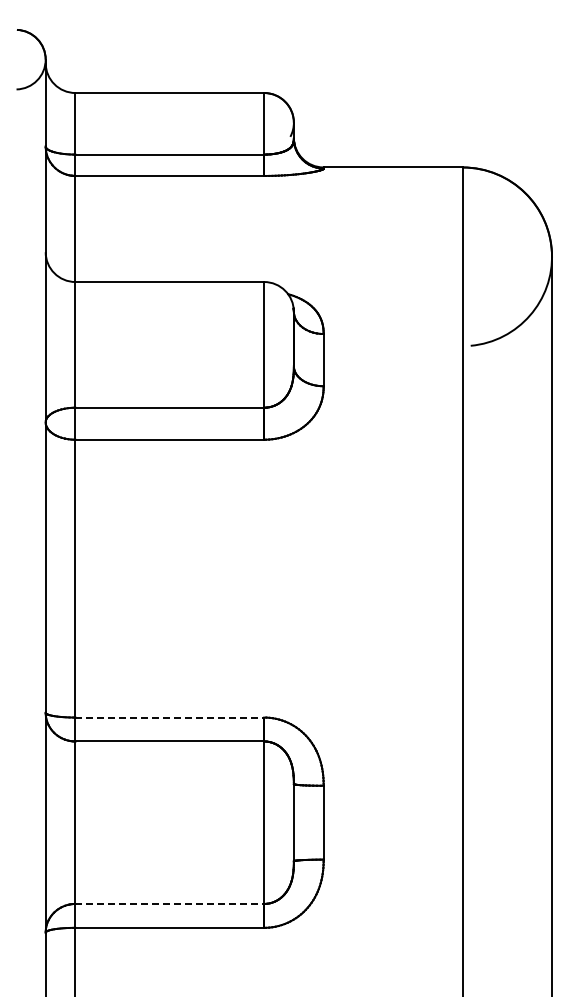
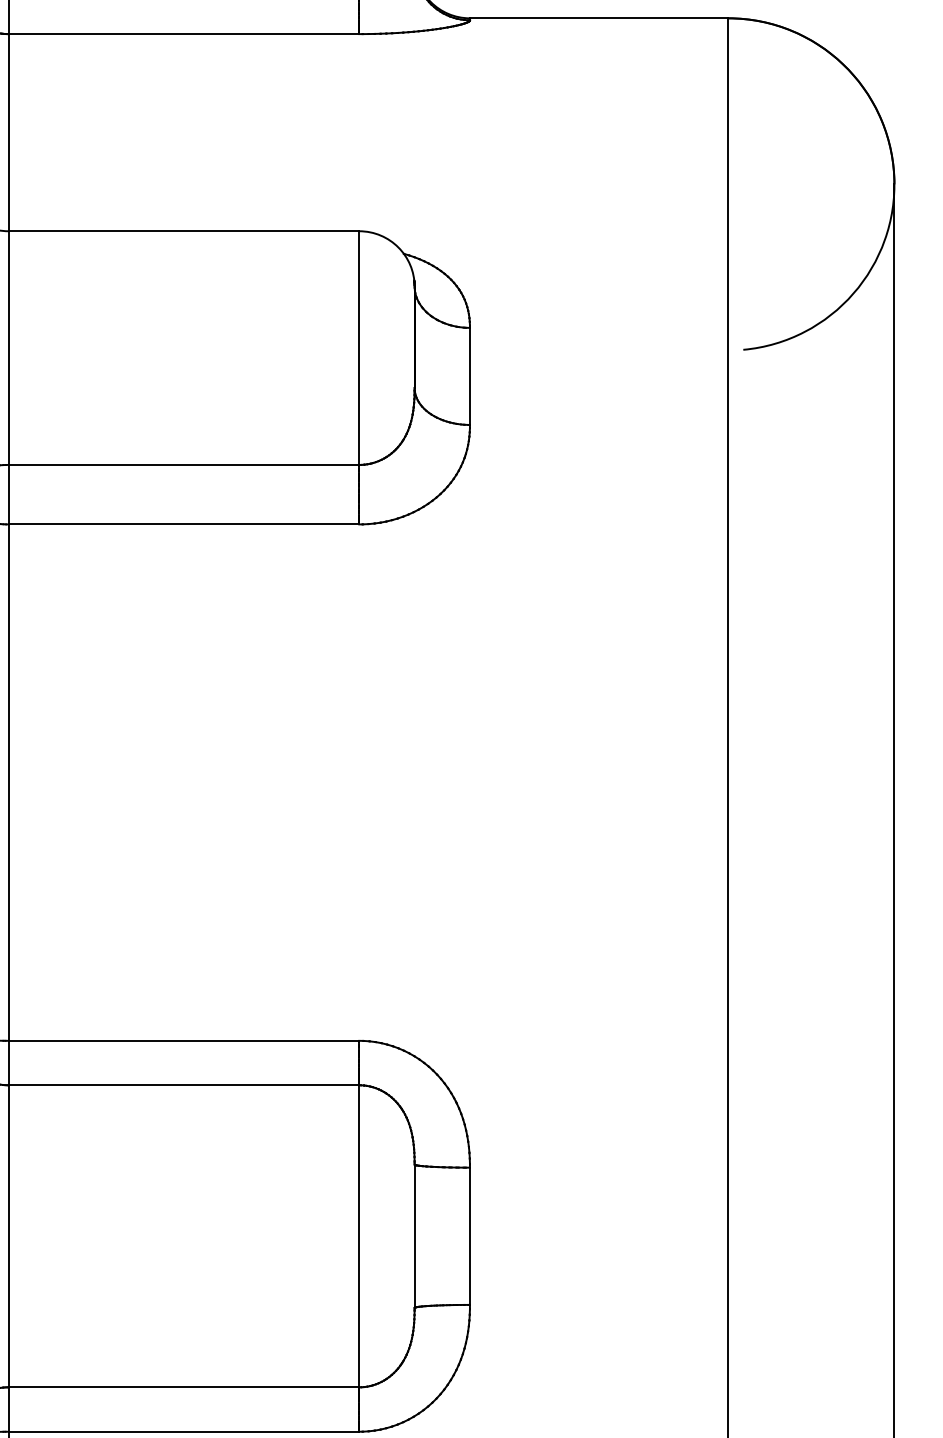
line: (170, 717) -> (185, 1040), dashed -> solid
line: (170, 903) -> (185, 1386), dashed -> solid

